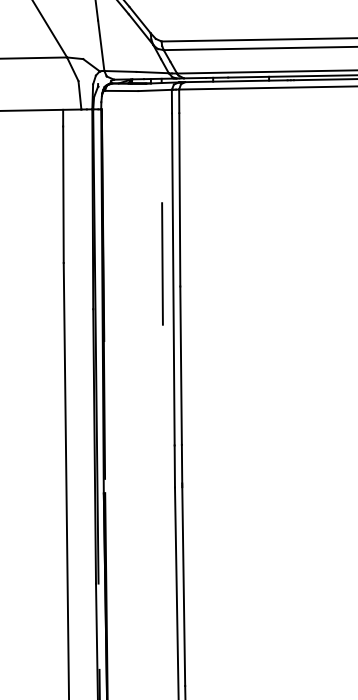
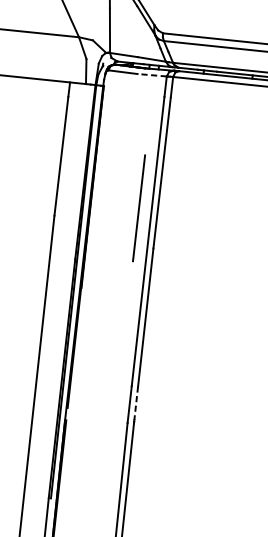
line: (155, 90) -> (152, 75), solid -> dashed
line: (162, 263) -> (139, 207), moved
line: (182, 464) -> (136, 403), solid -> dashed

